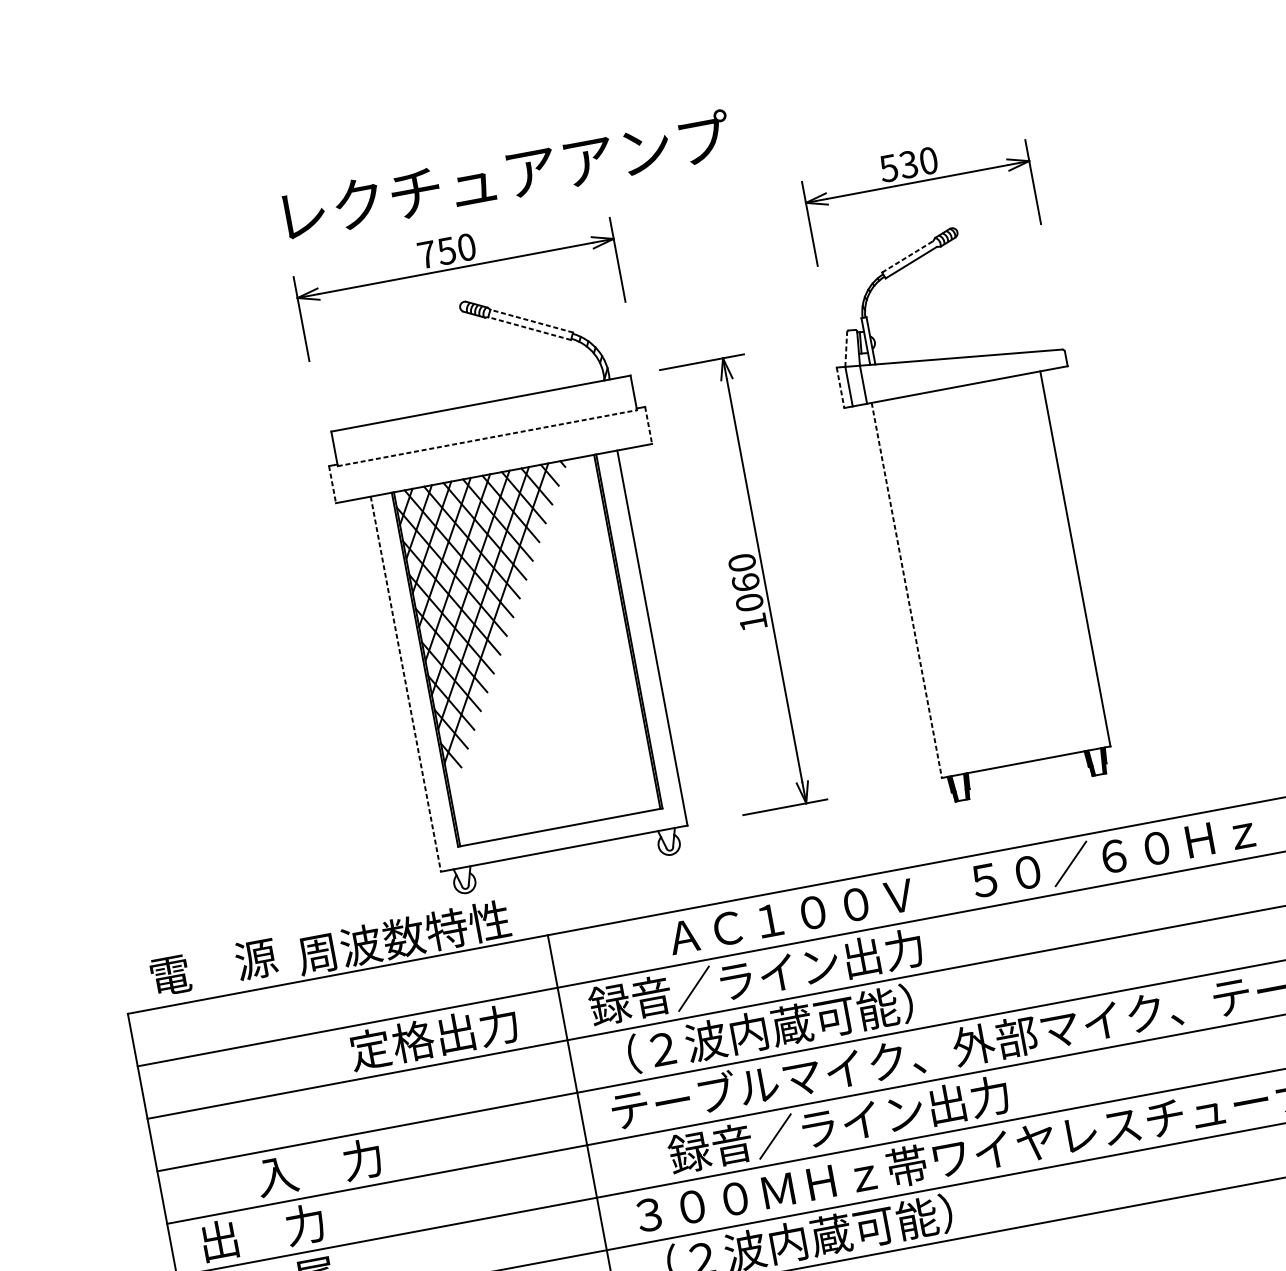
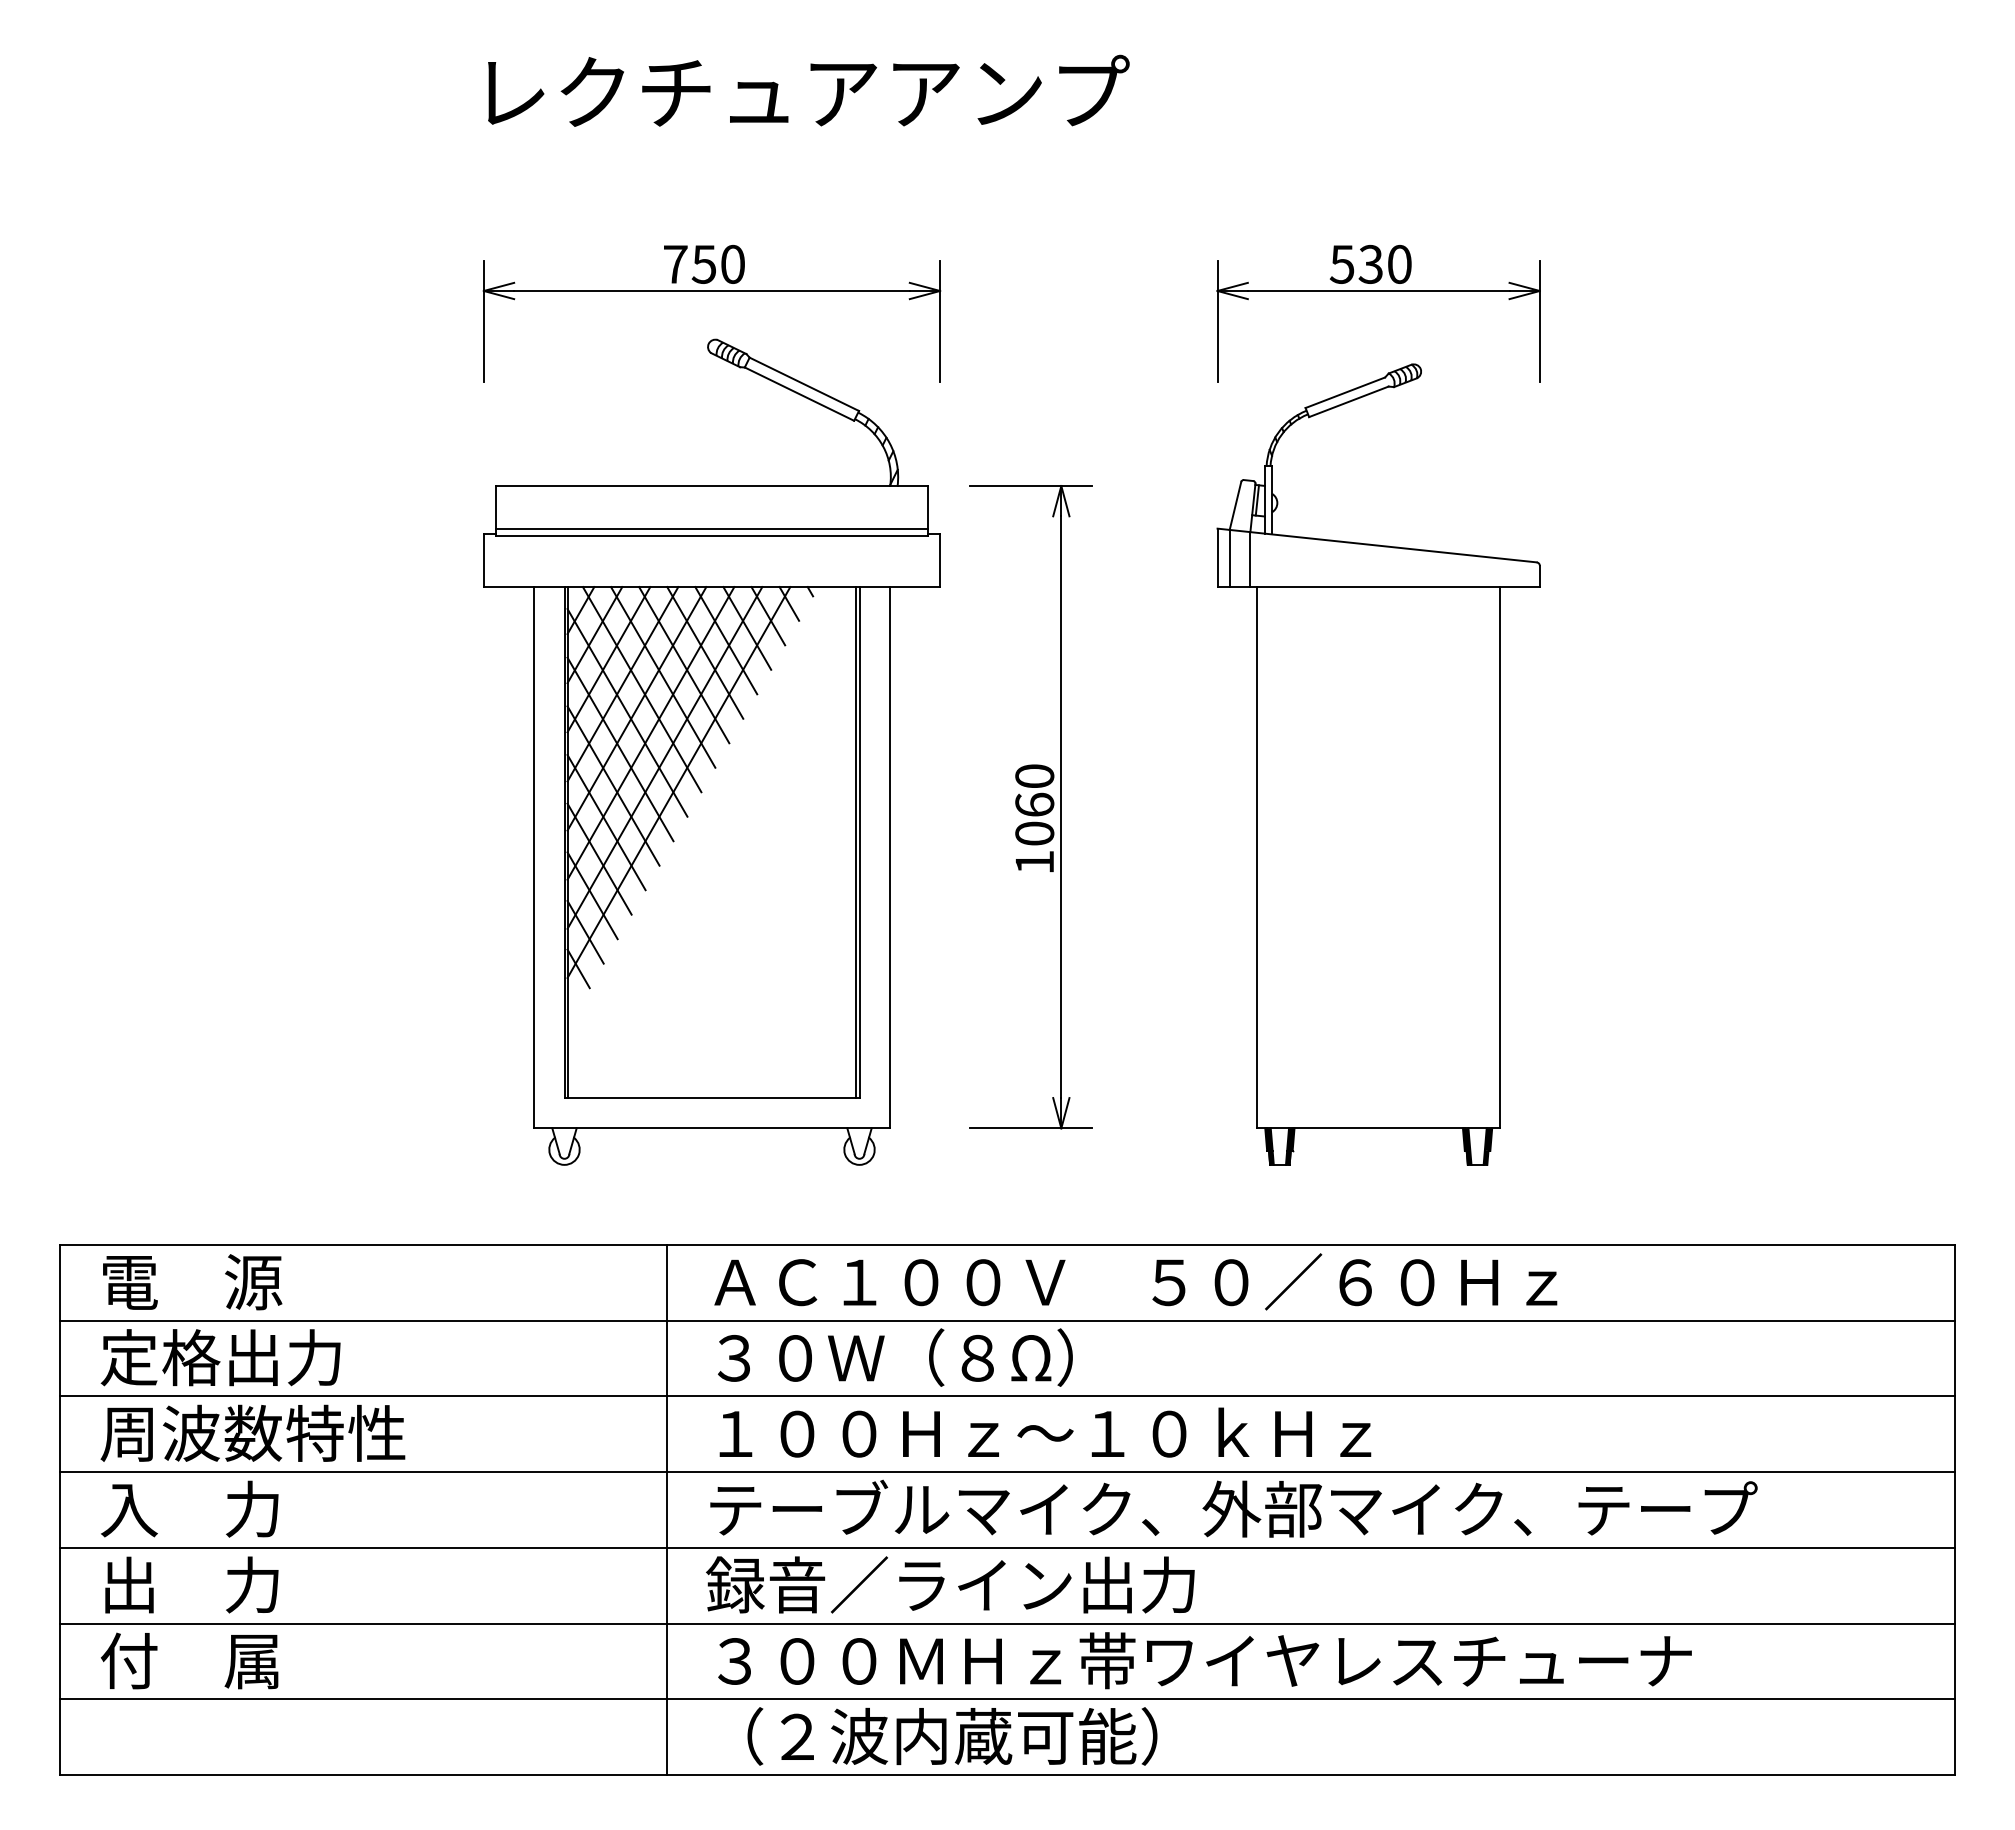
text: (507, 174) -> (808, 90), moved
line: (907, 256) -> (1345, 392), dashed -> solid
line: (531, 321) -> (804, 384), dashed -> solid
line: (529, 328) -> (799, 394), dashed -> solid
line: (846, 349) -> (1235, 505), dashed -> solid
line: (840, 388) -> (1217, 558), dashed -> solid
line: (648, 425) -> (940, 560), dashed -> solid
line: (486, 433) -> (711, 528), added
line: (487, 437) -> (712, 535), dashed -> solid
line: (332, 484) -> (483, 560), dashed -> solid
line: (907, 590) -> (1257, 857), dashed -> solid
line: (406, 684) -> (534, 857), dashed -> solid
text: (961, 884) -> (1135, 1281), moved
text: (403, 936) -> (252, 1432), moved
text: (213, 967) -> (192, 1282), moved
text: (755, 977) -> (945, 1357), 録音／ライン出力 -> ３０Ｗ（８Ω）
text: (834, 1016) -> (1045, 1433), （２波内蔵可能） -> １００Ｈｚ～１０ｋＨｚ
text: (433, 1037) -> (220, 1357), moved
text: (838, 1124) -> (950, 1584), moved
text: (318, 1167) -> (189, 1508), moved

